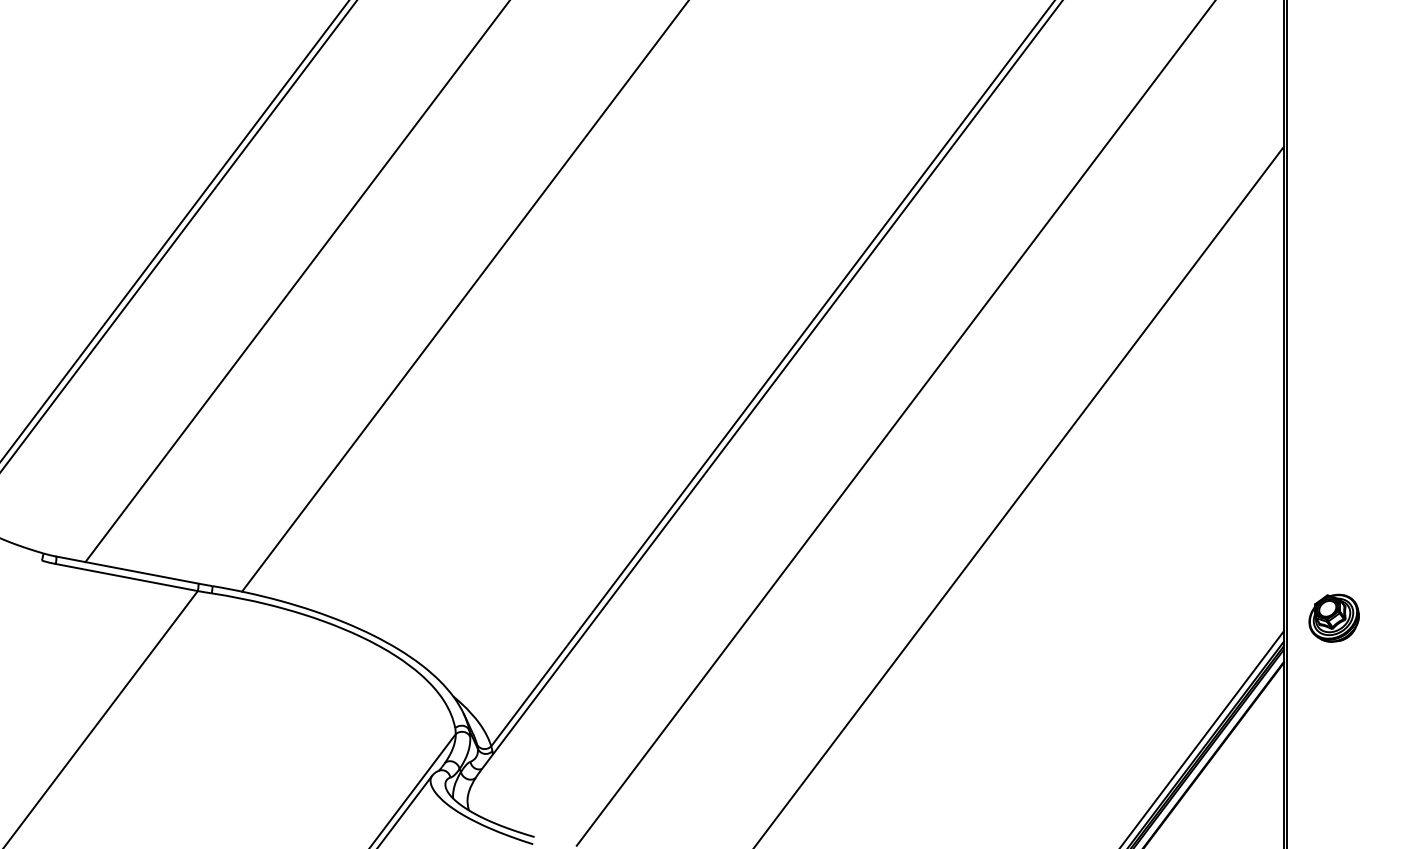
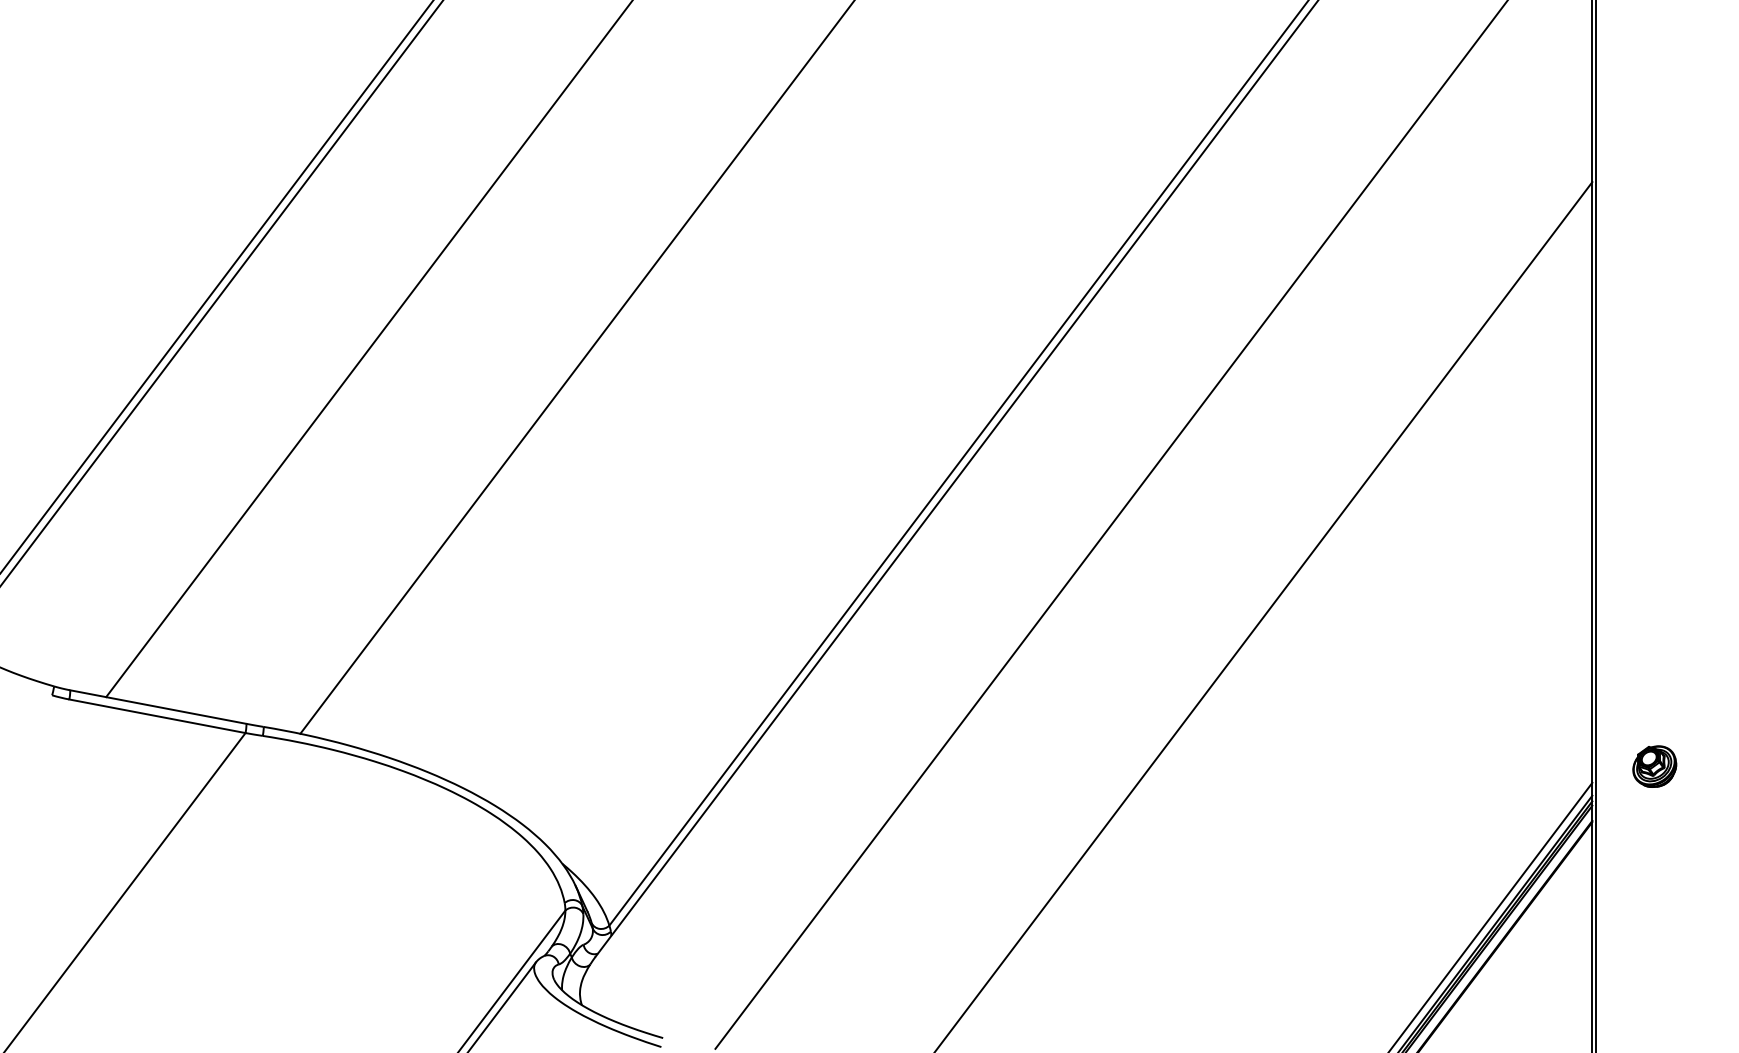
part: (1334, 618) -> (1654, 766), size x0.7

